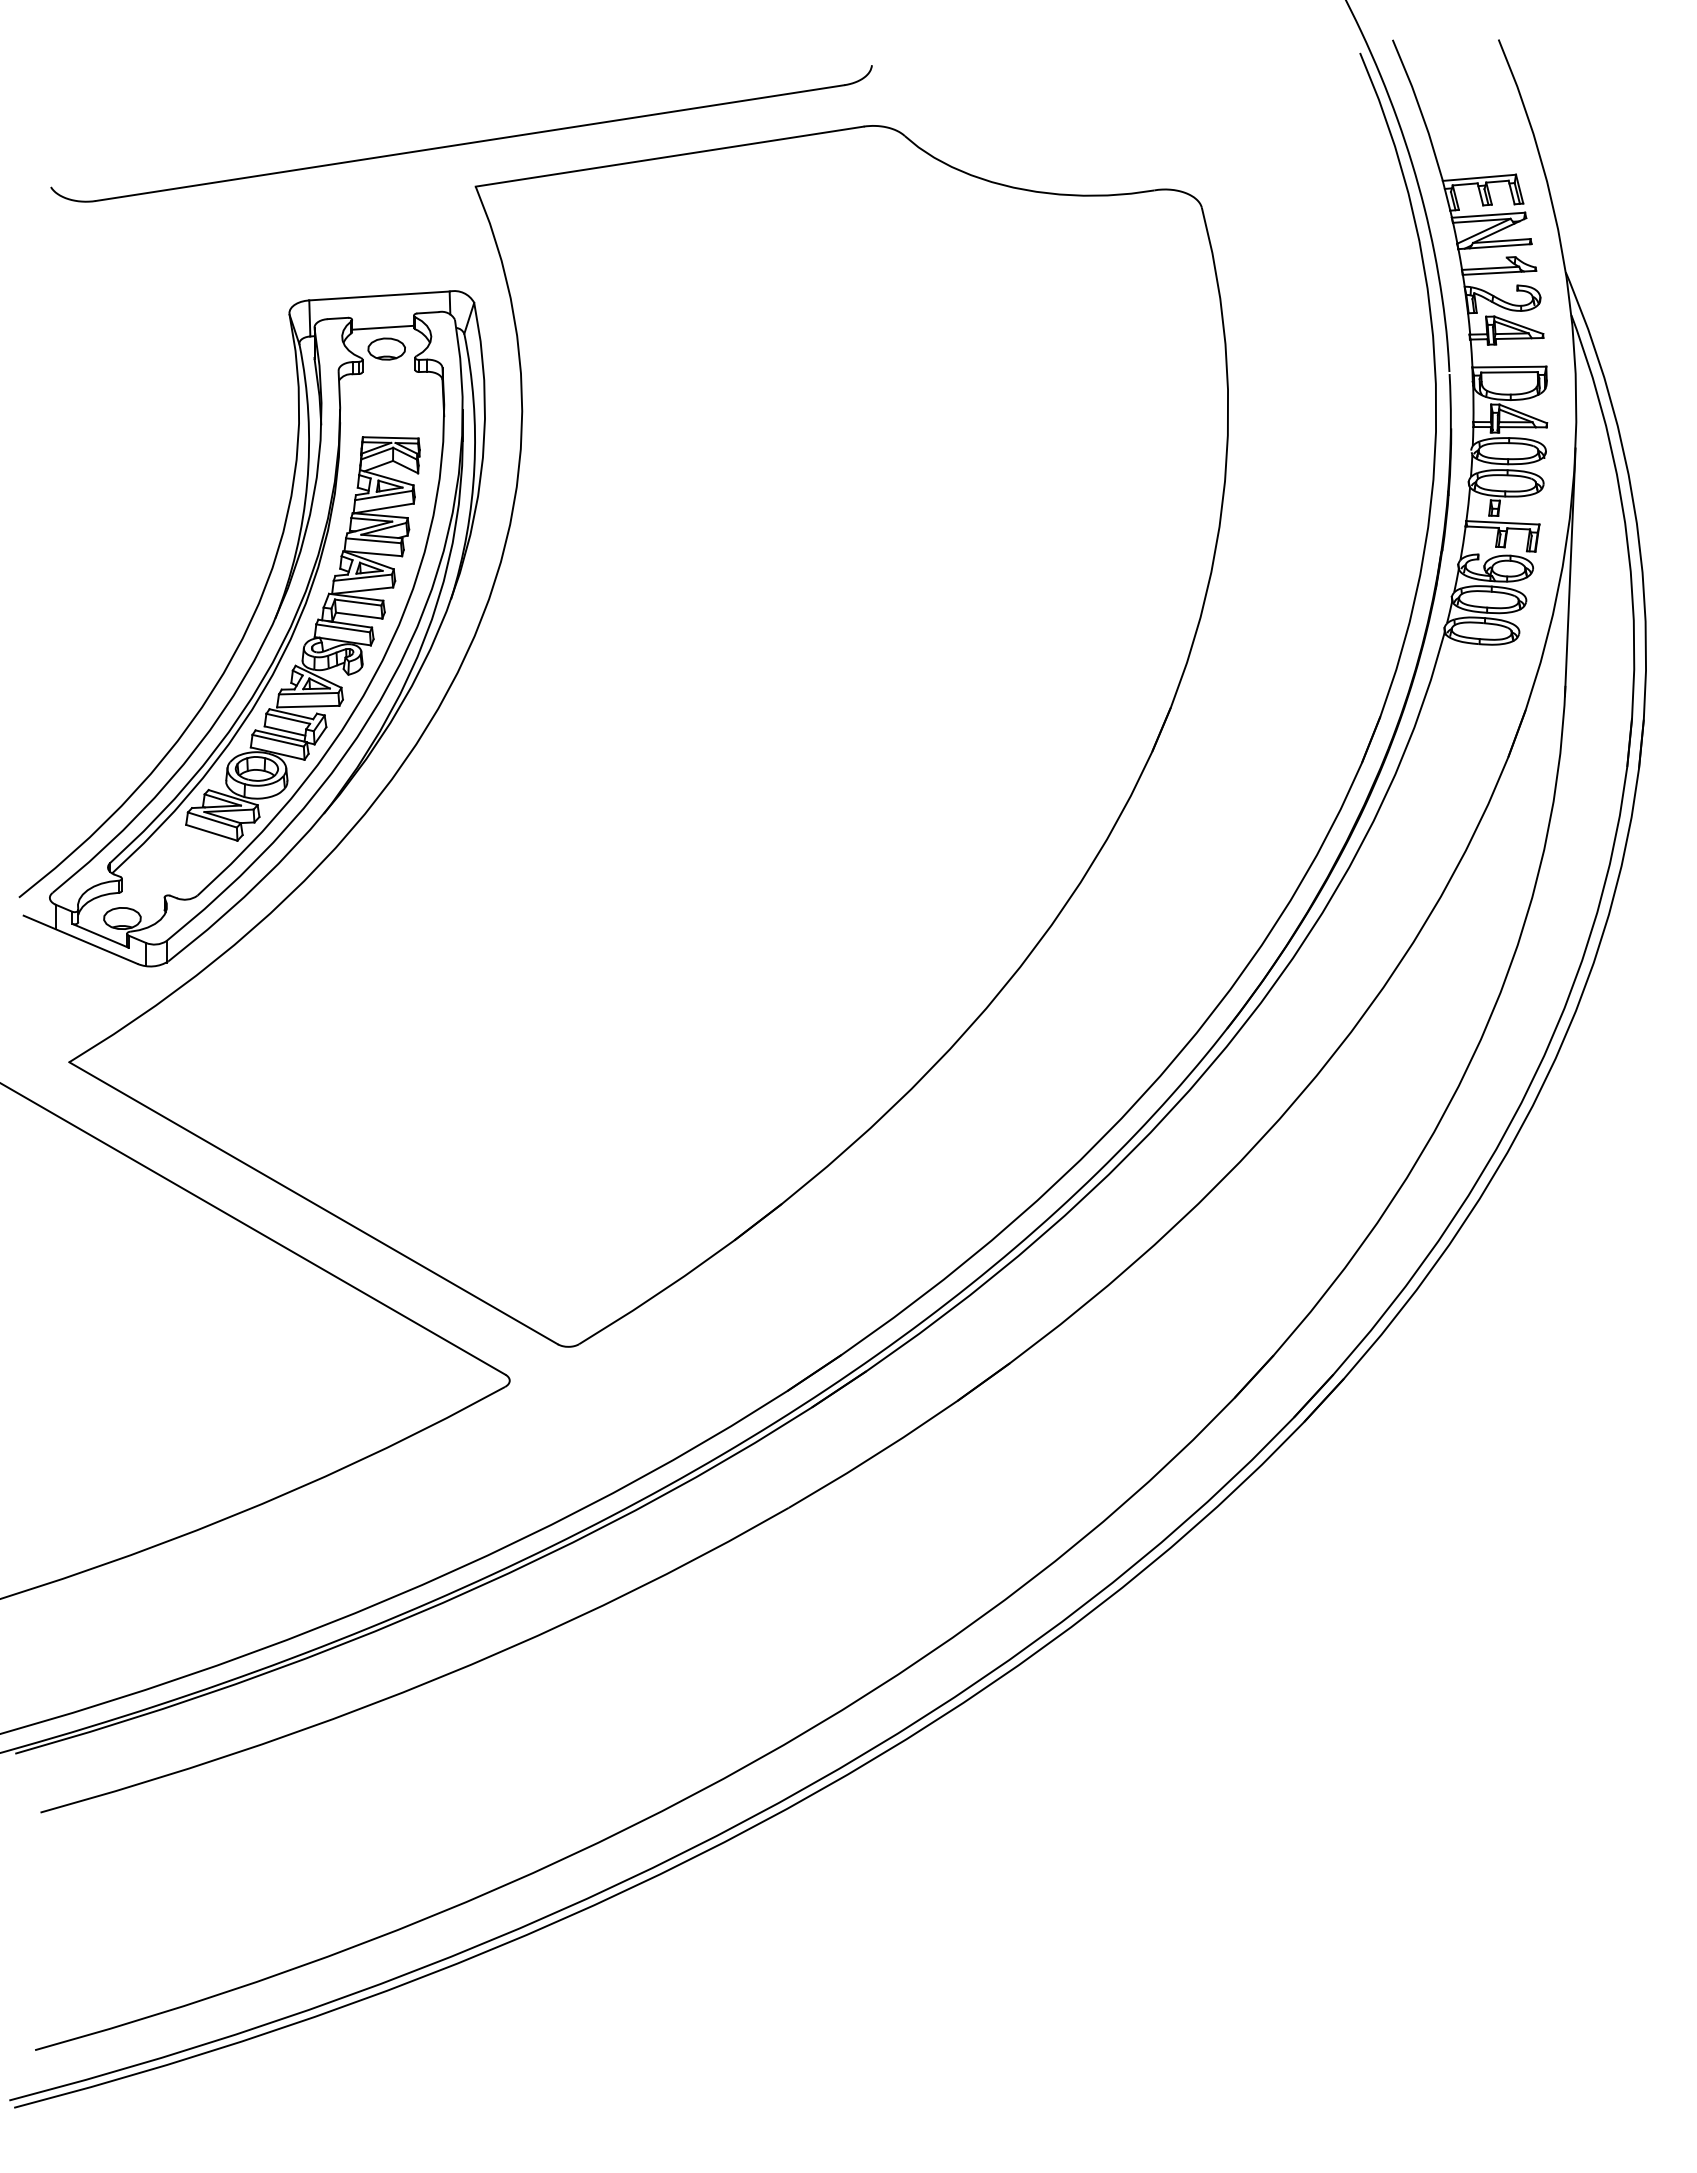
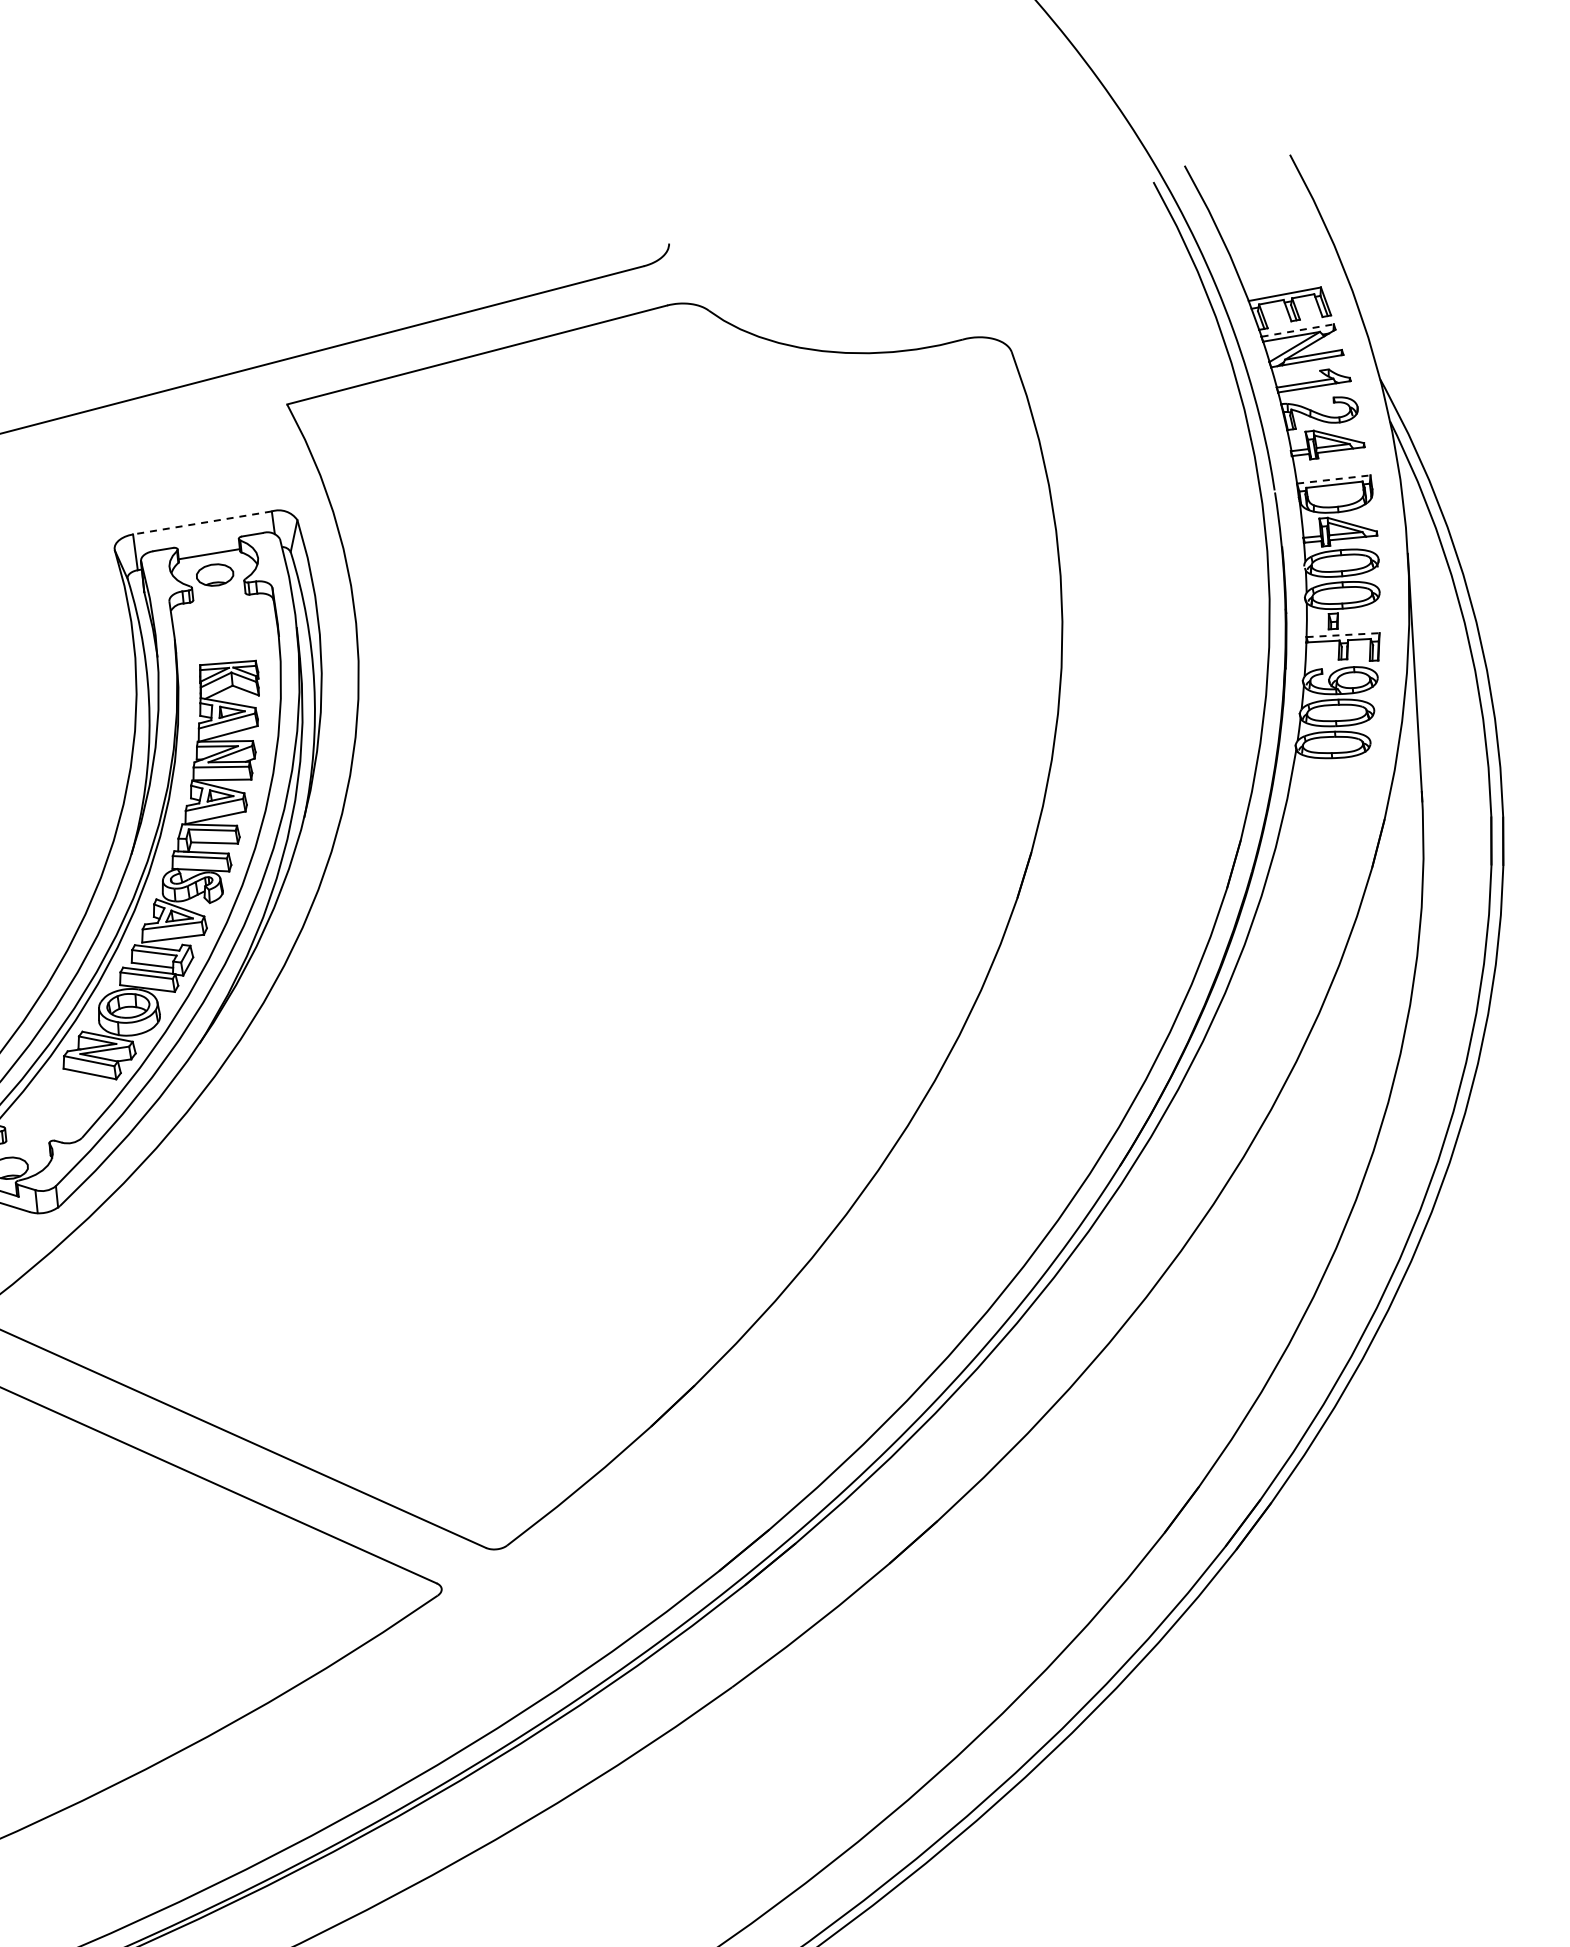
line: (1488, 215) -> (1297, 330), solid -> dashed
line: (378, 296) -> (201, 523), solid -> dashed
line: (1509, 367) -> (1333, 479), solid -> dashed
line: (1502, 522) -> (1342, 634), solid -> dashed

